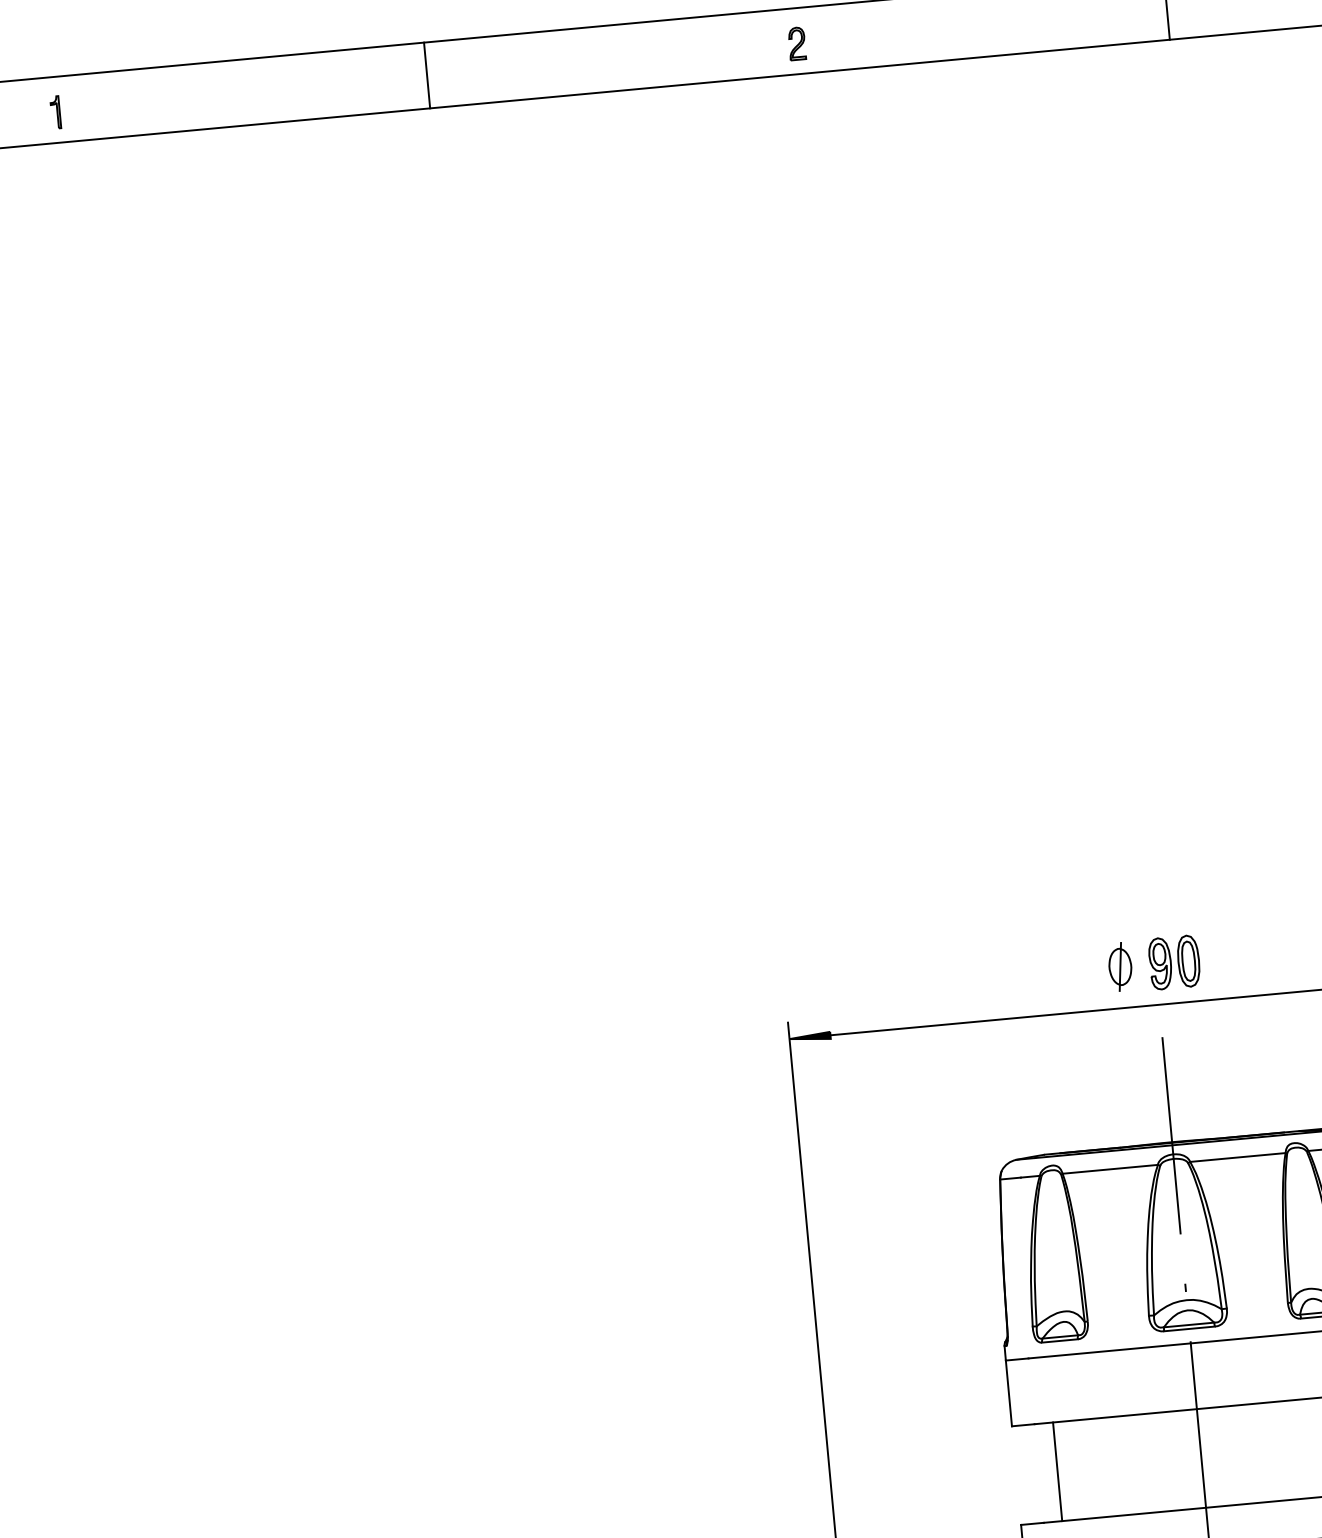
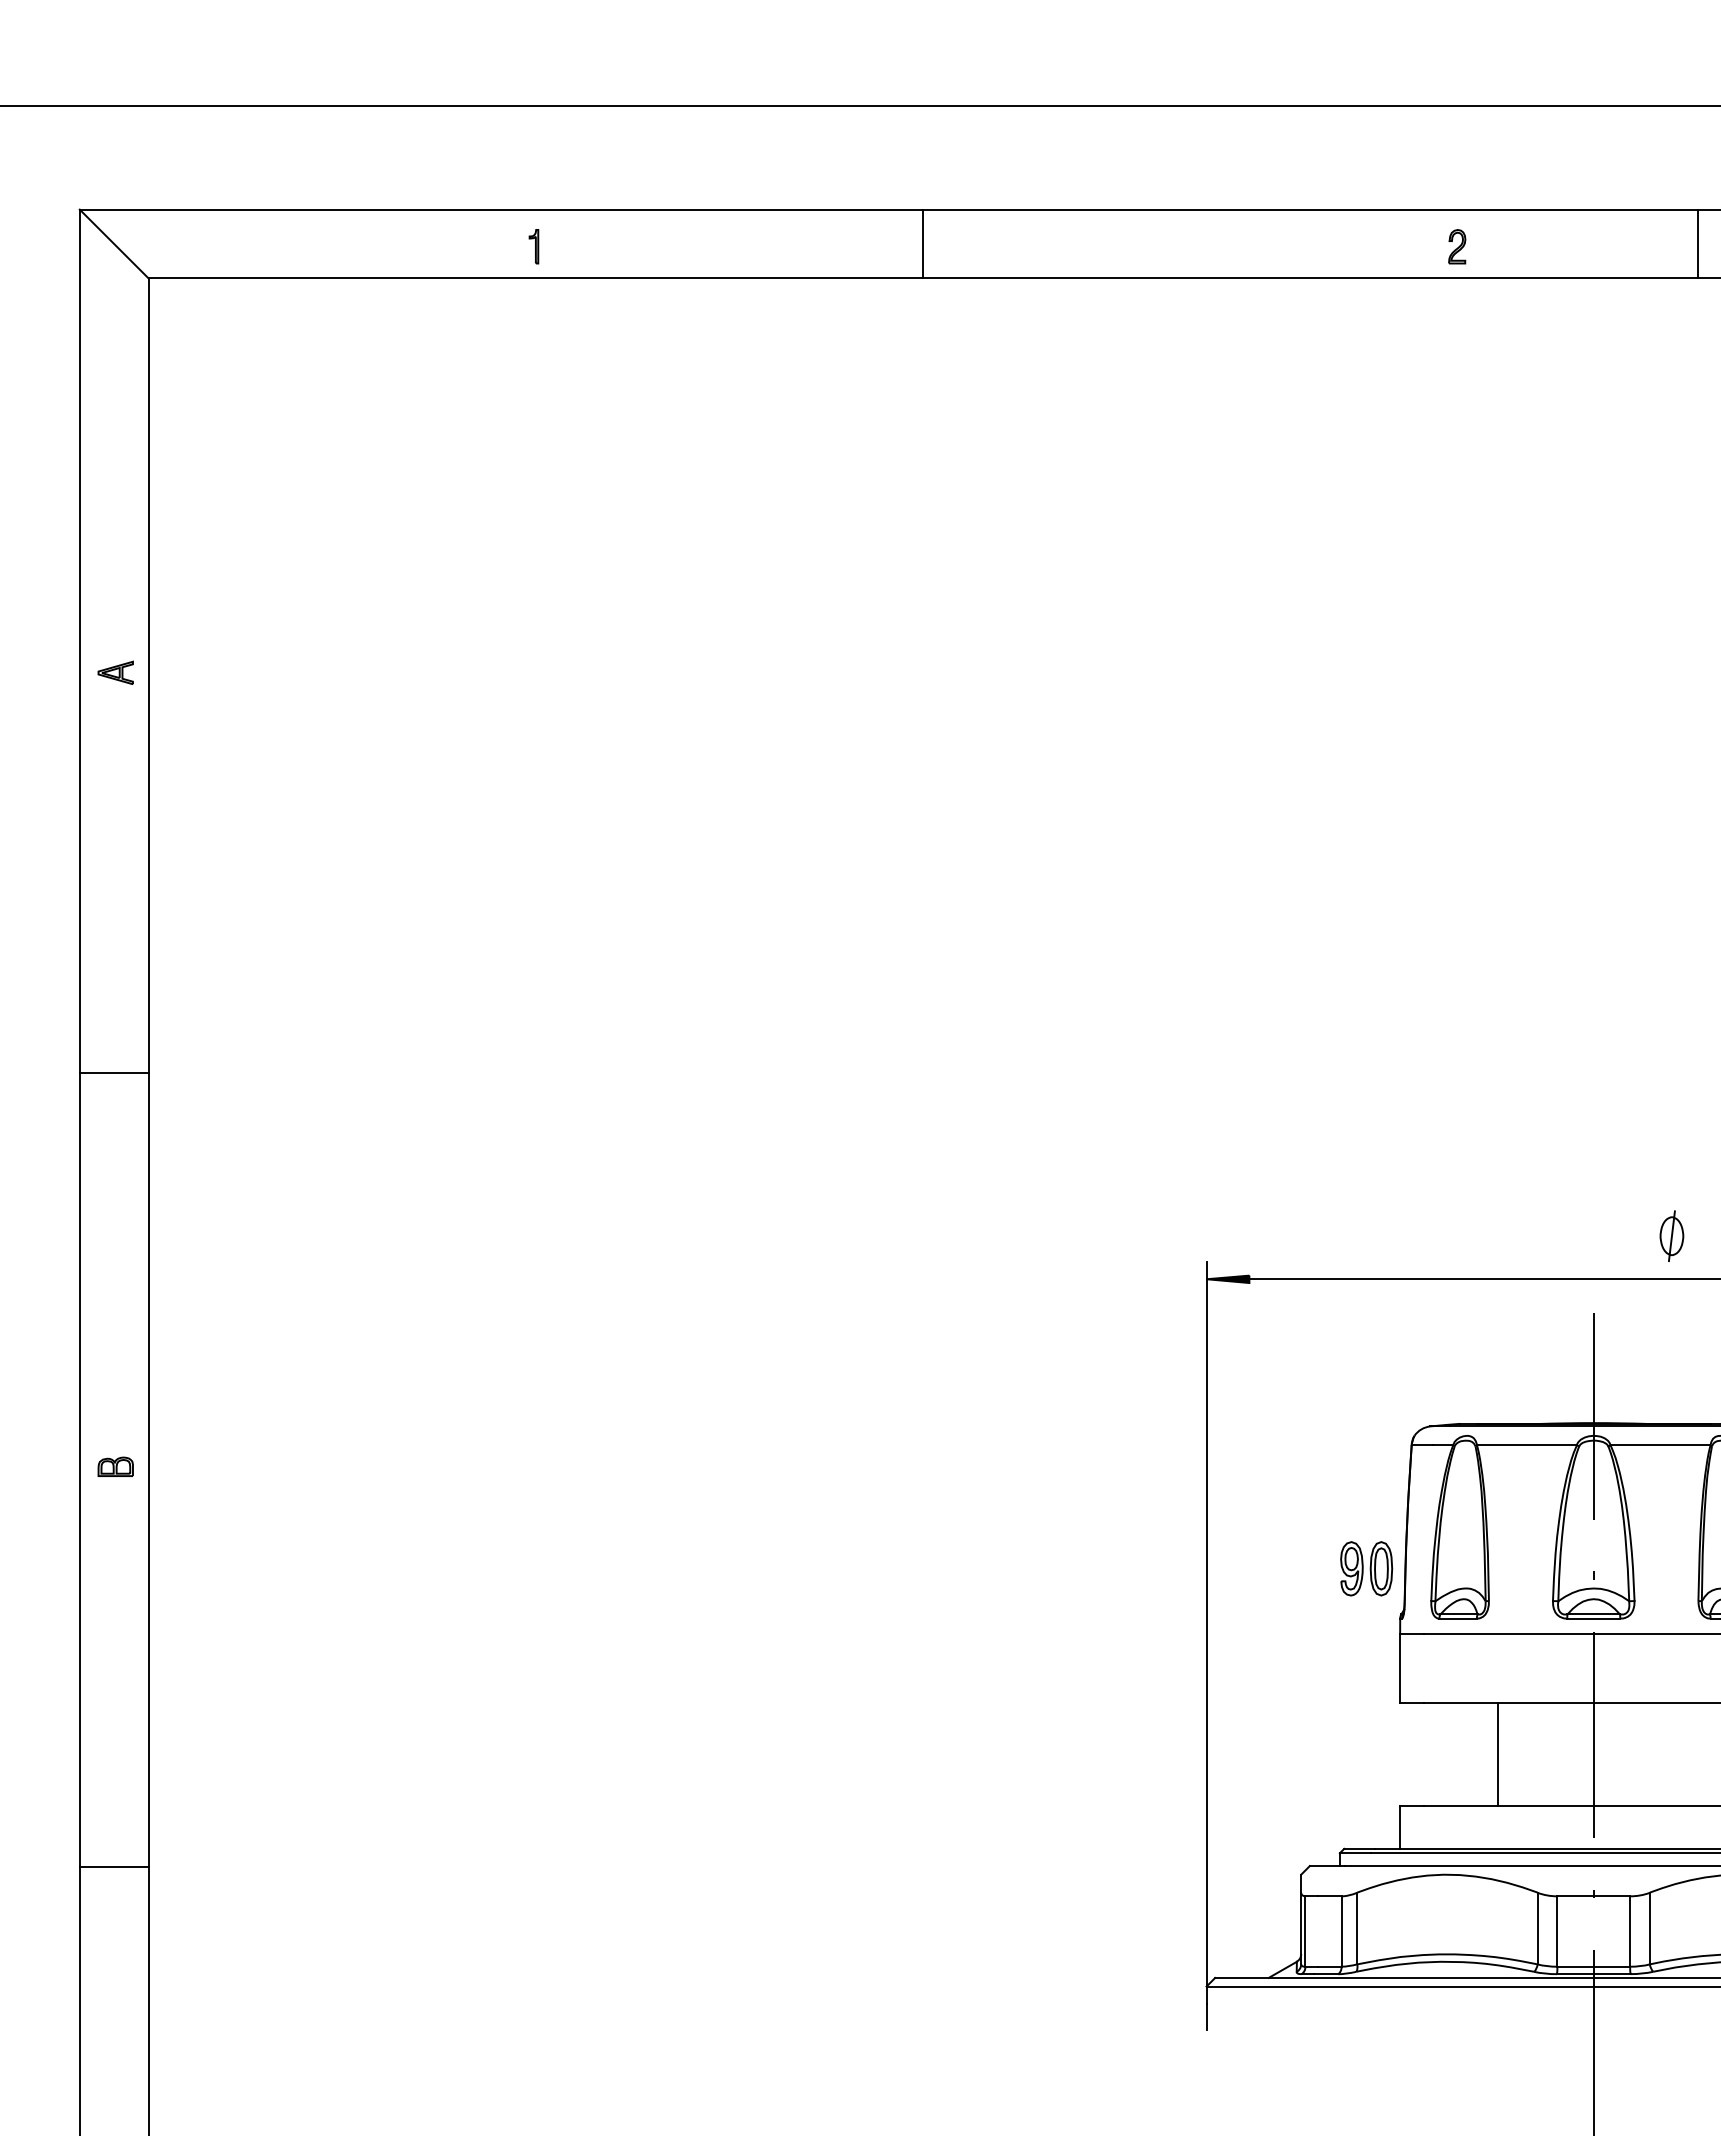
part: (797, 43) -> (1457, 246), moved
part: (1174, 962) -> (1366, 1568), moved
part: (1119, 966) -> (1671, 1235), moved
line: (1057, 1471) -> (1498, 1753), moved

